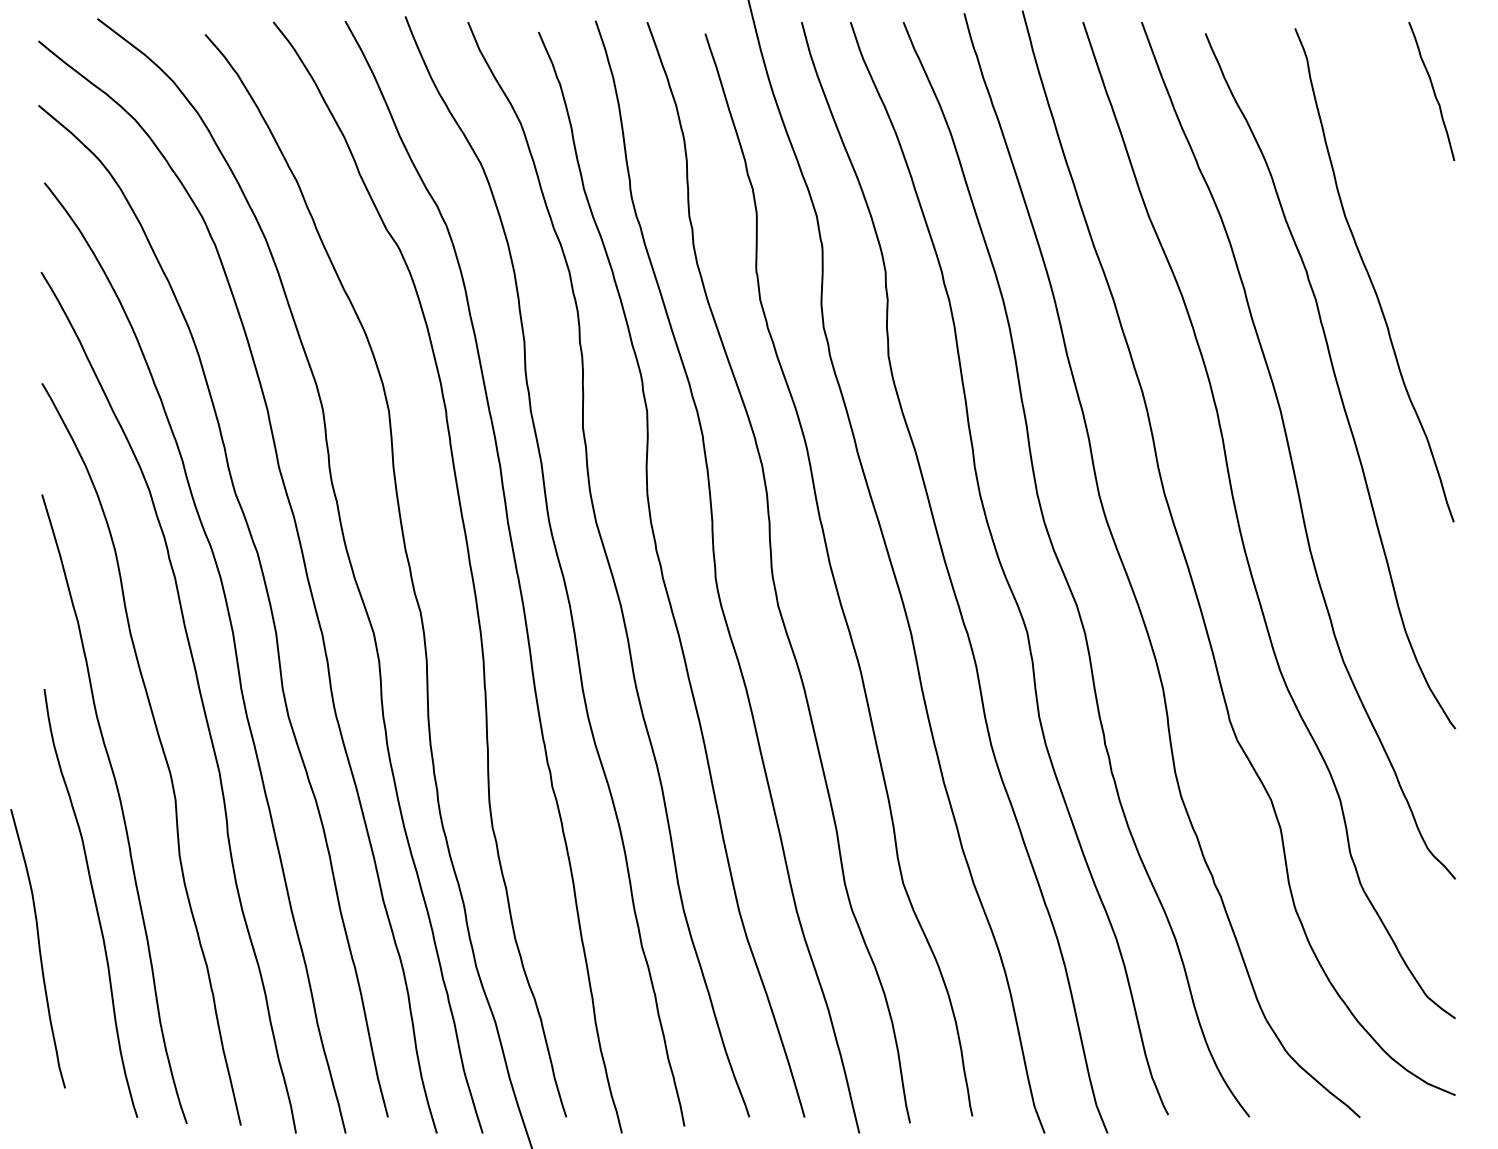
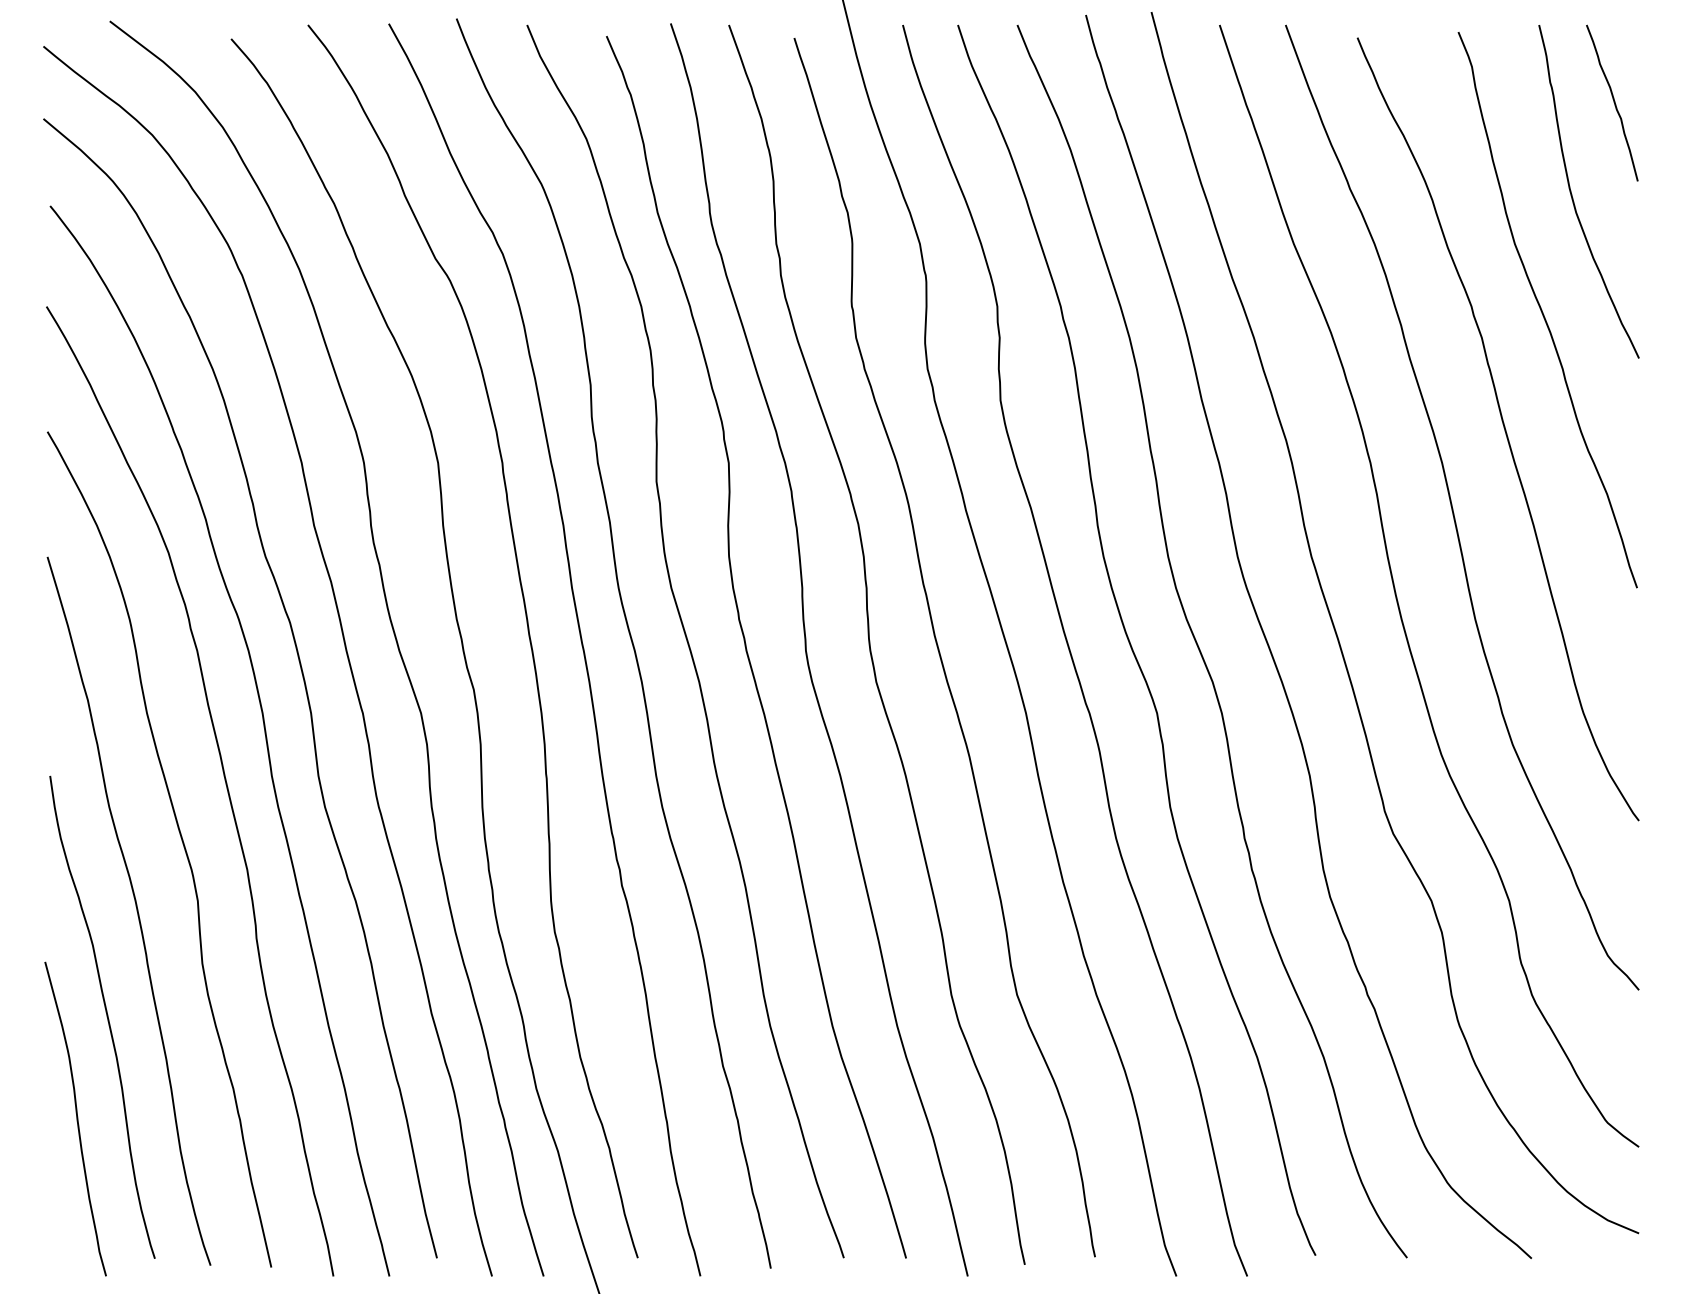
curve: (1397, 175) -> (1573, 197), added
curve: (38, 948) -> (76, 1118), moved

